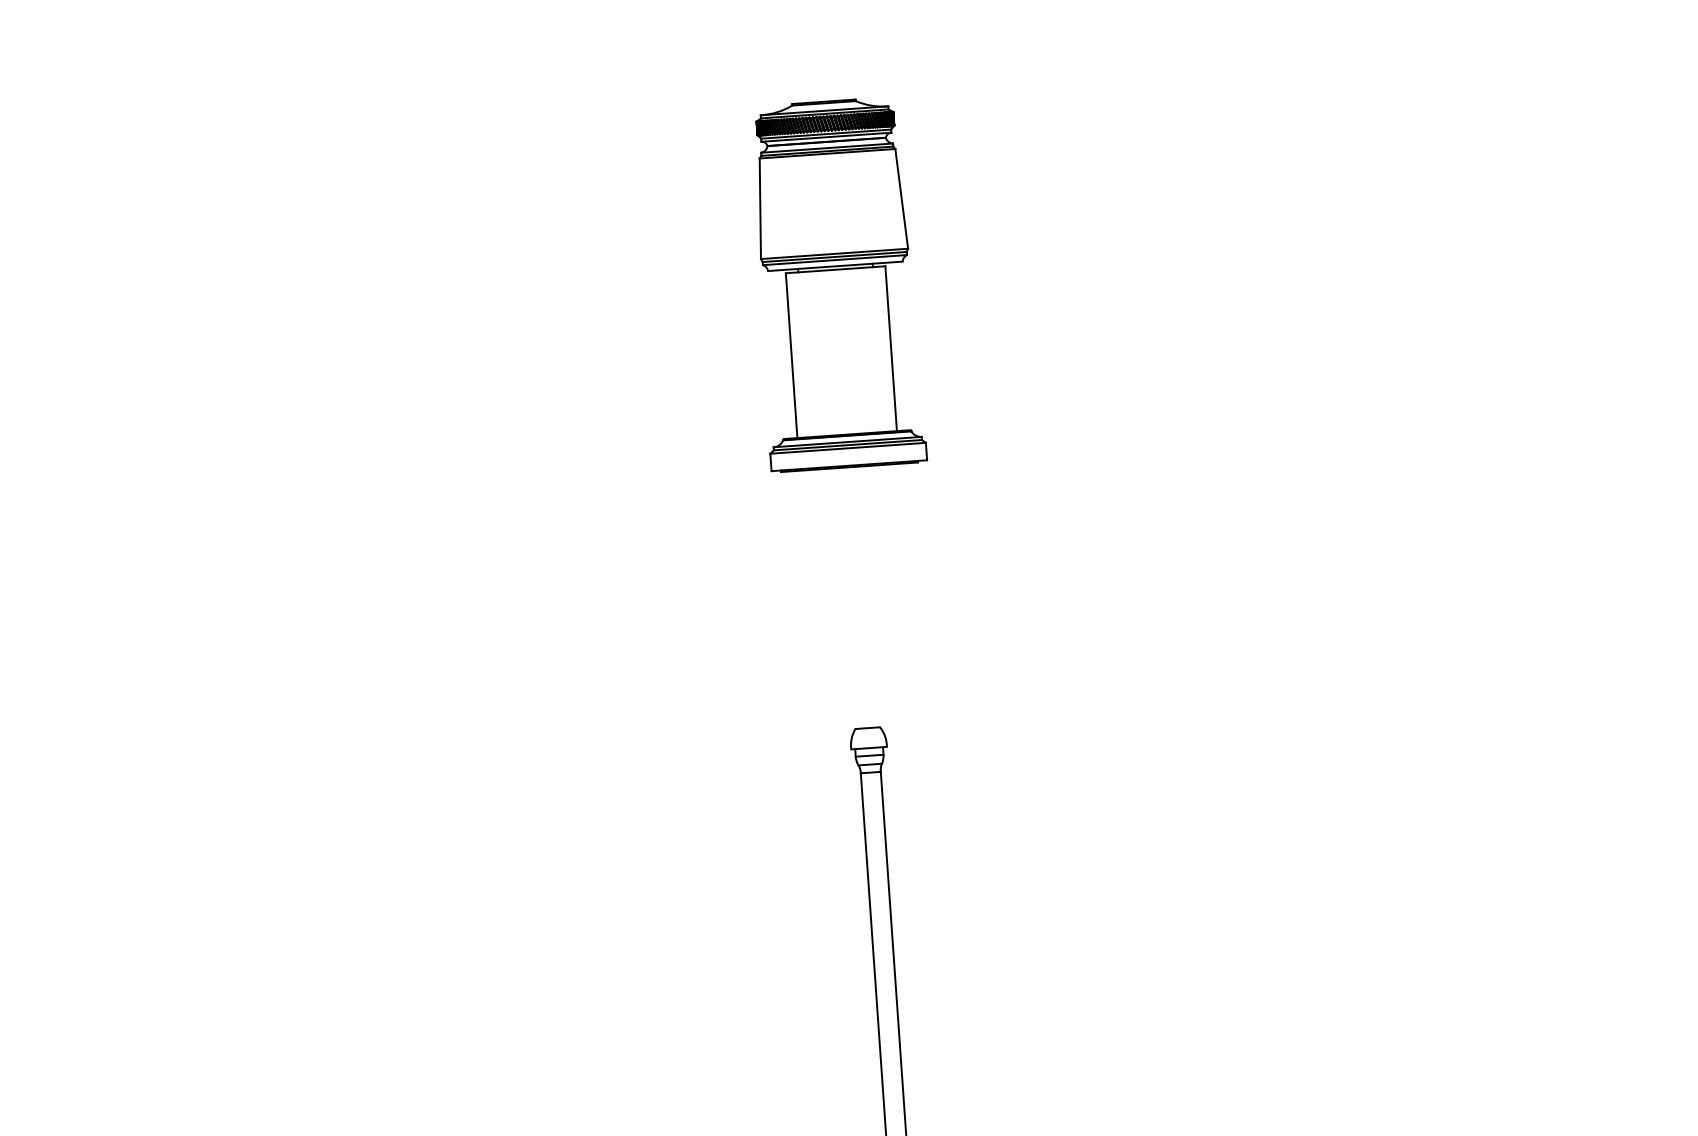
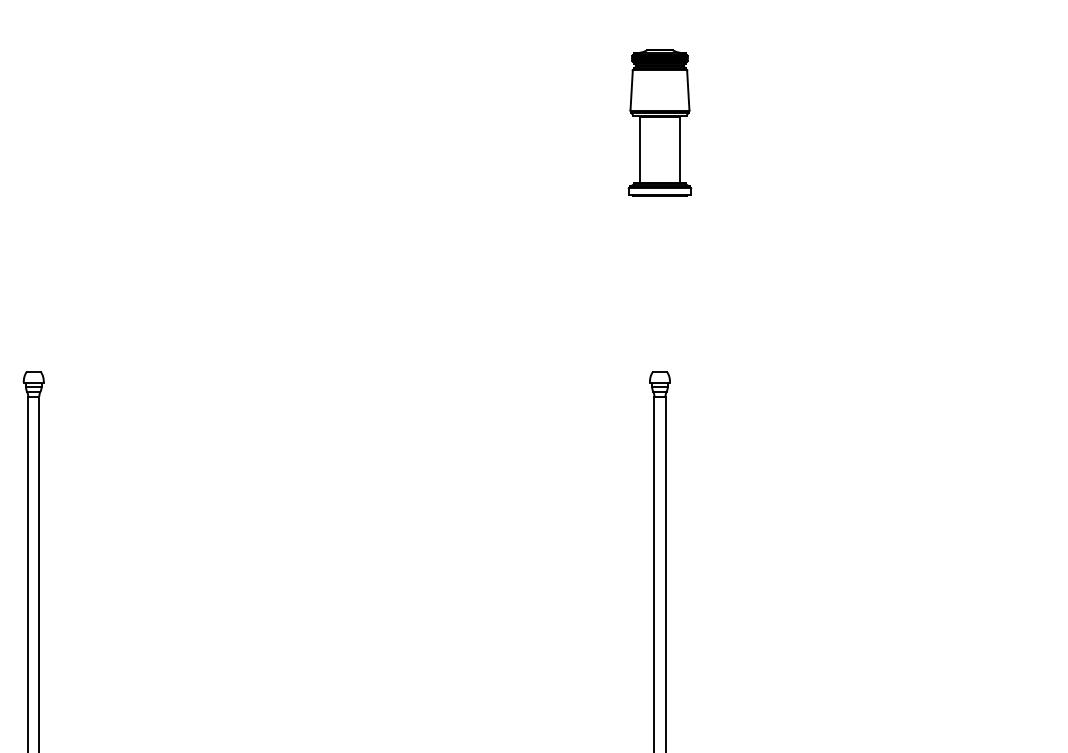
part: (835, 283) -> (659, 122), size x0.71

